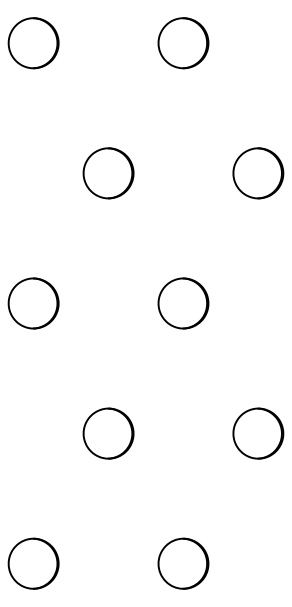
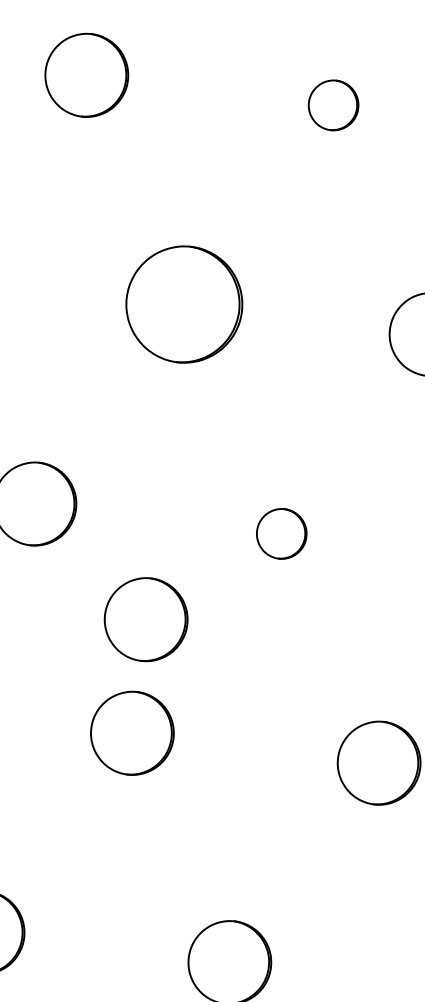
part: (183, 43) -> (333, 105), size x0.6
part: (108, 173) -> (184, 304), size x1.4
part: (183, 303) -> (281, 533), size x0.6
part: (108, 364) -> (146, 619), added

